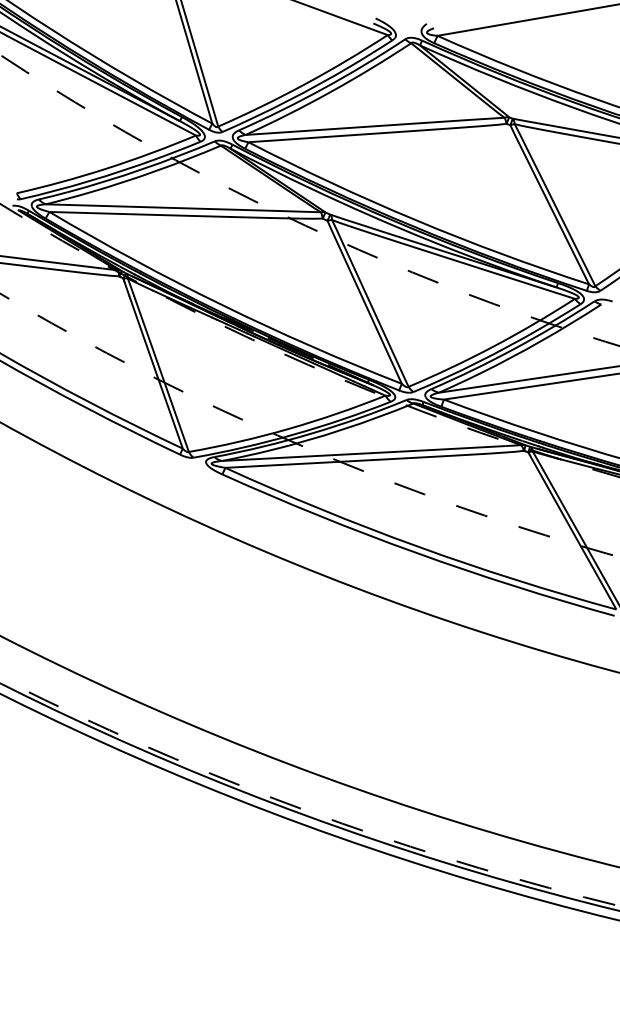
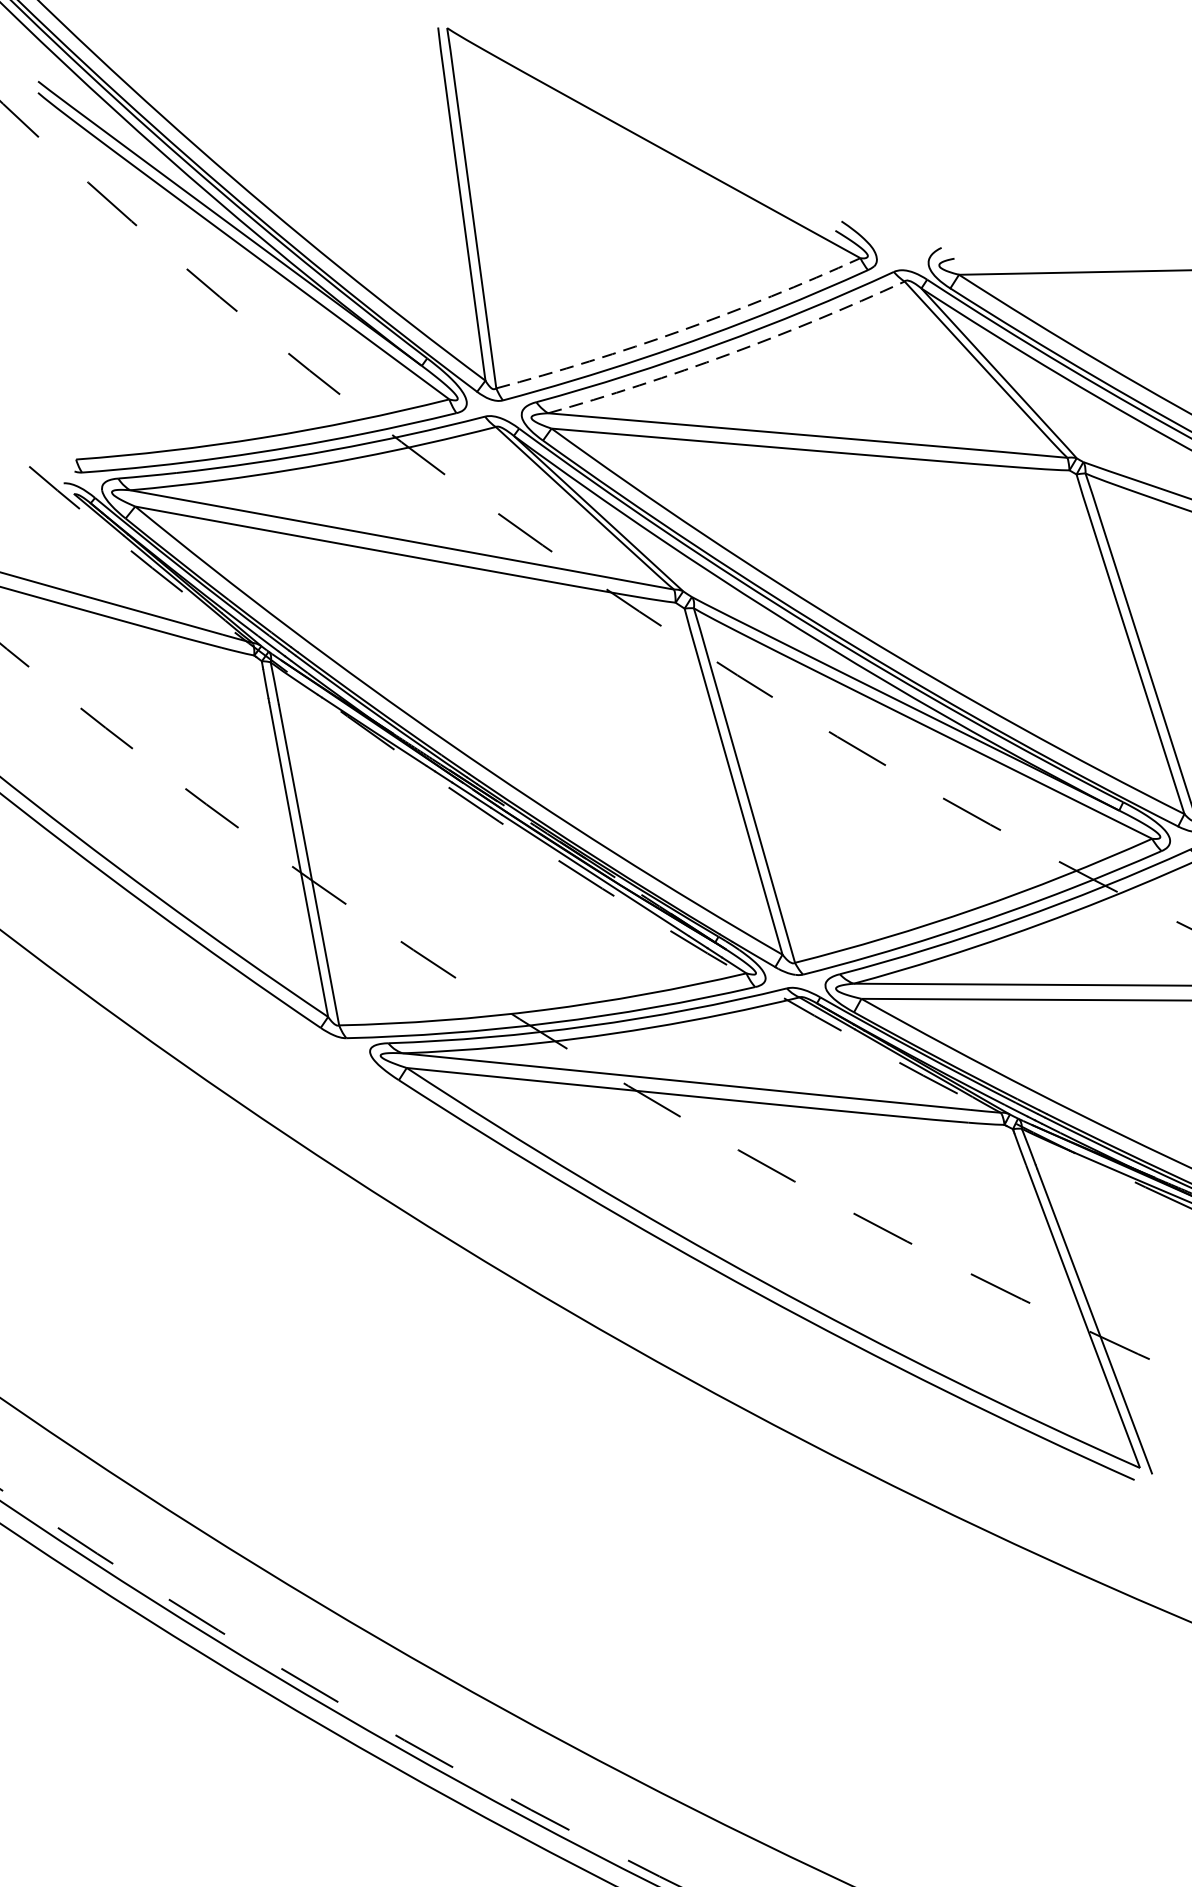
arc: (304, 84) -> (680, 330), solid -> dashed
arc: (330, 92) -> (729, 354), solid -> dashed

